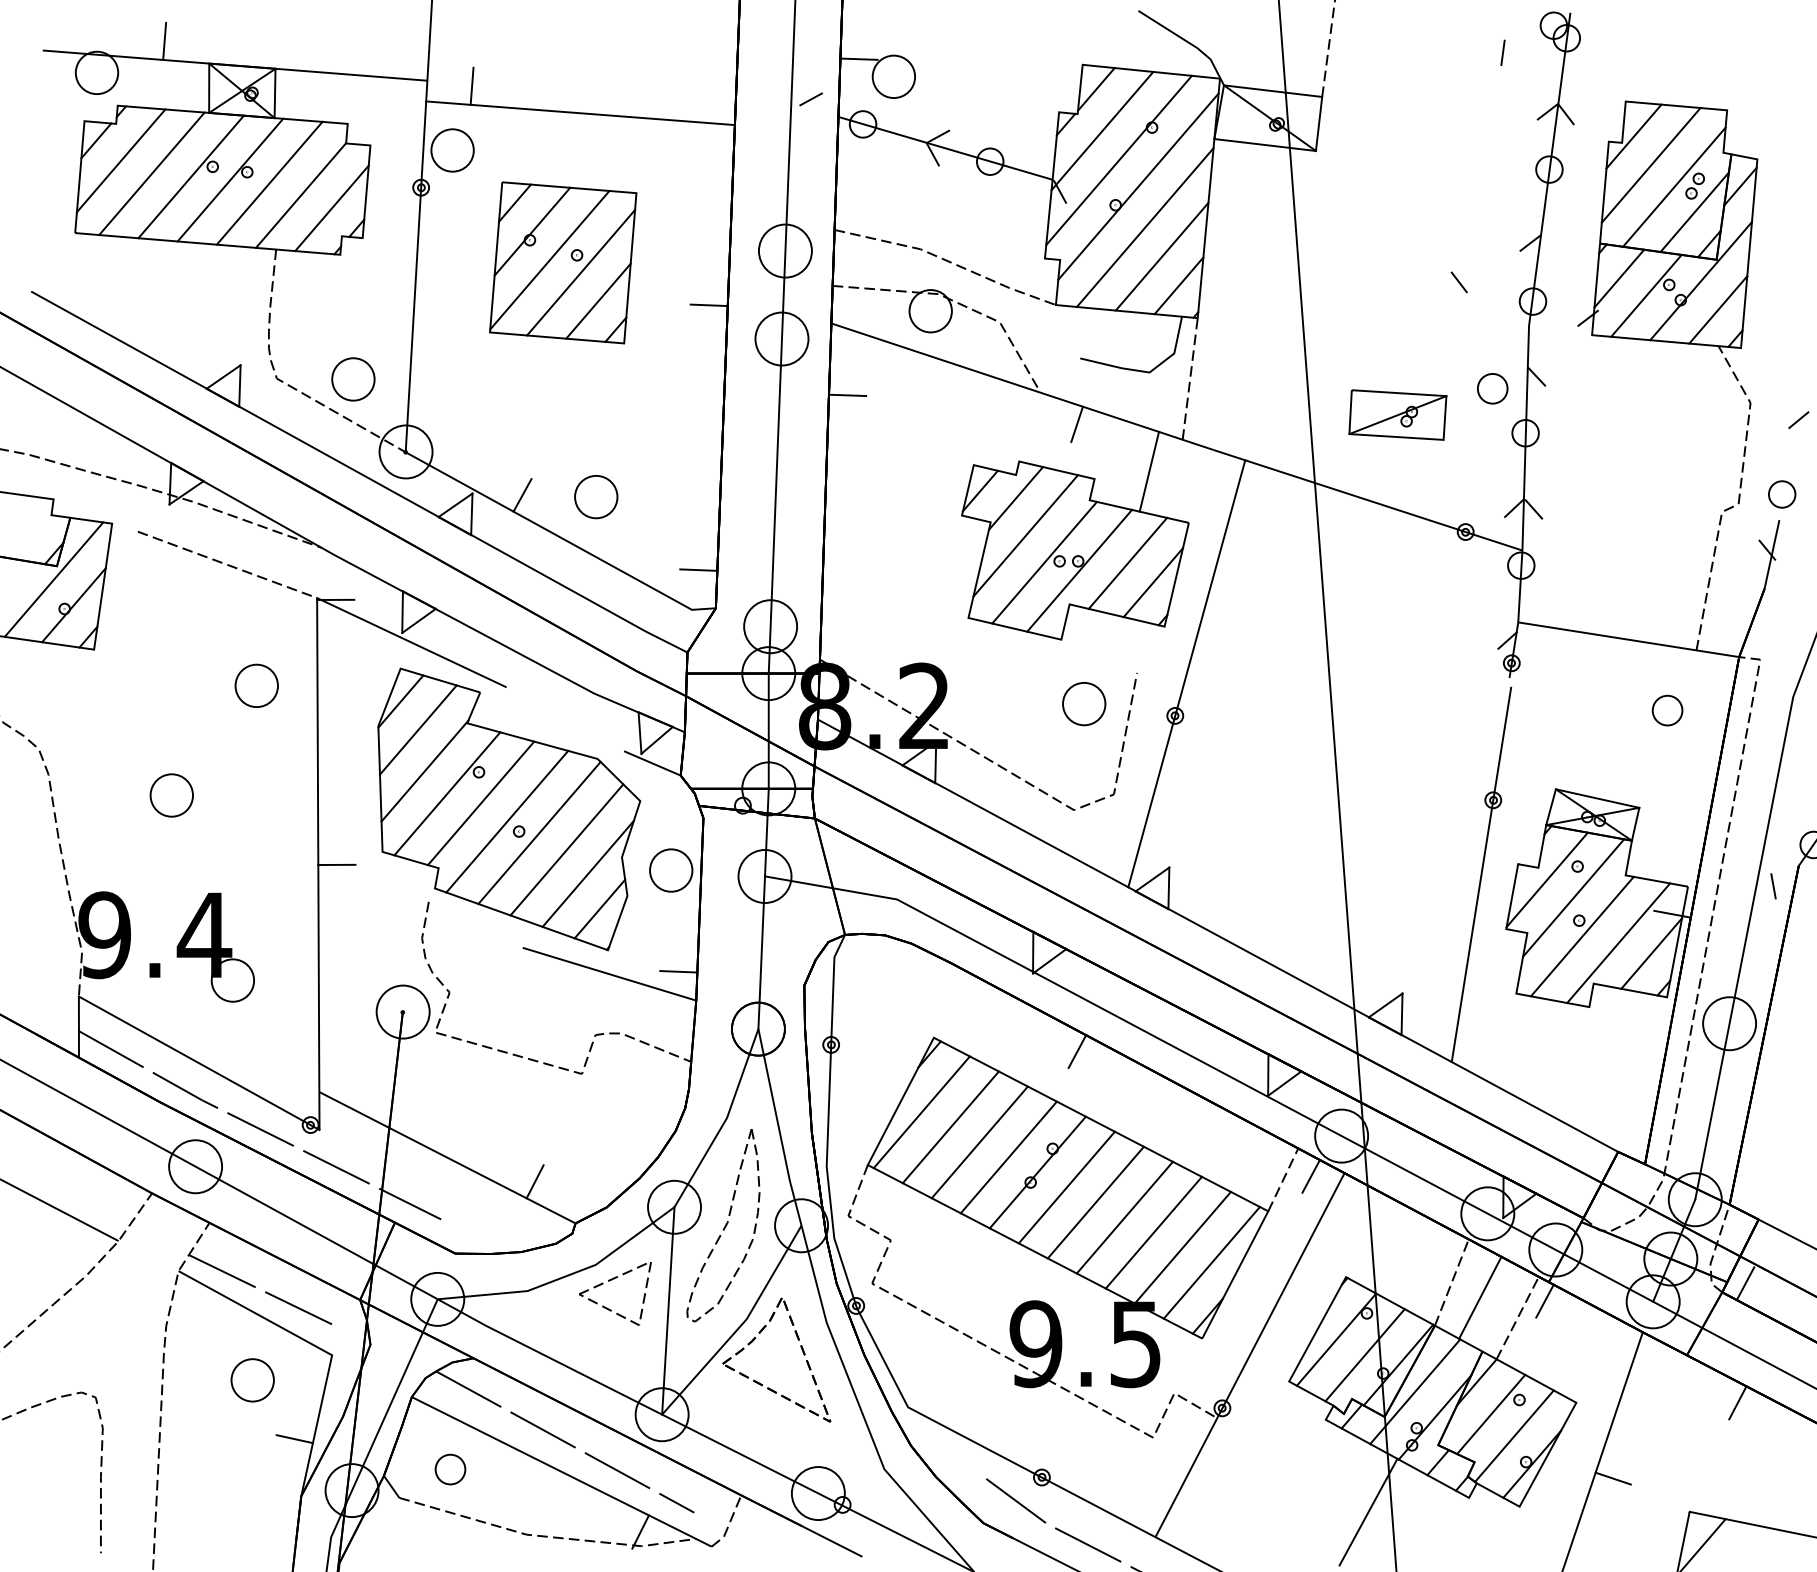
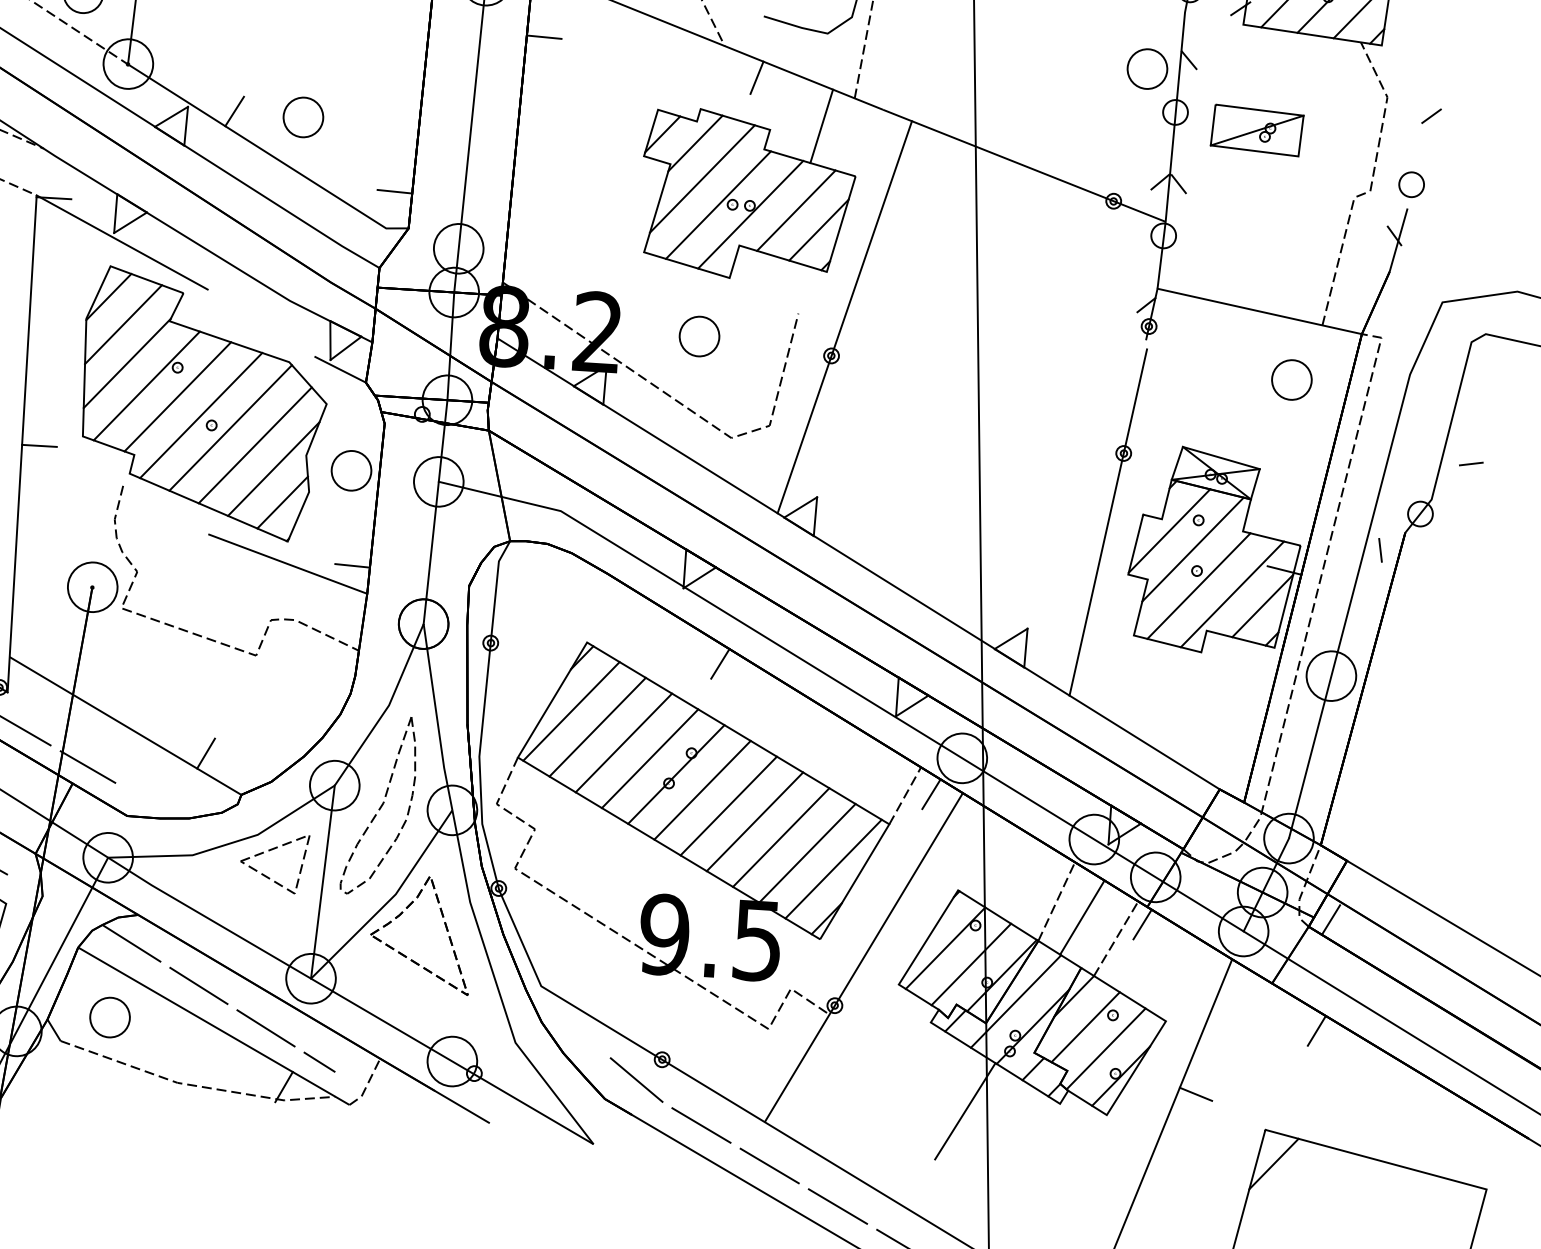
part: (1492, 388) -> (1147, 68), size x1.43
part: (1397, 414) -> (1256, 129), moved
part: (1084, 704) -> (699, 336), moved
part: (1667, 710) -> (1291, 379), size x1.43
part: (450, 1469) -> (110, 1017), size x1.43

